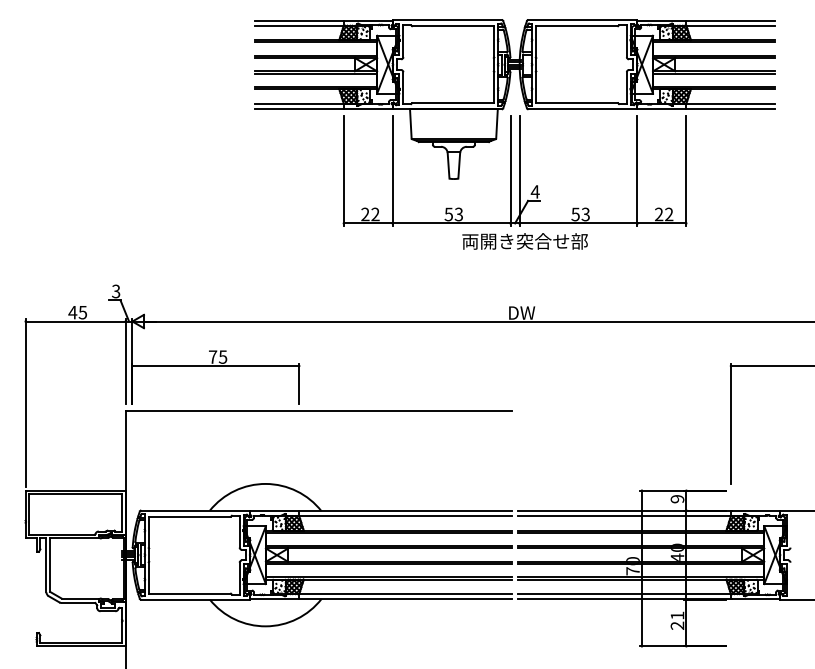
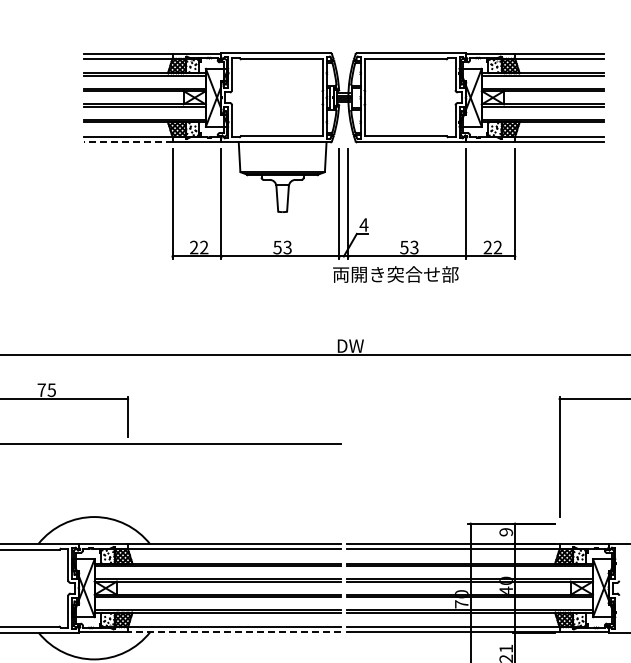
line: (299, 108) -> (128, 141), solid -> dashed
text: (524, 241) -> (395, 274), moved
line: (405, 598) -> (234, 631), solid -> dashed

